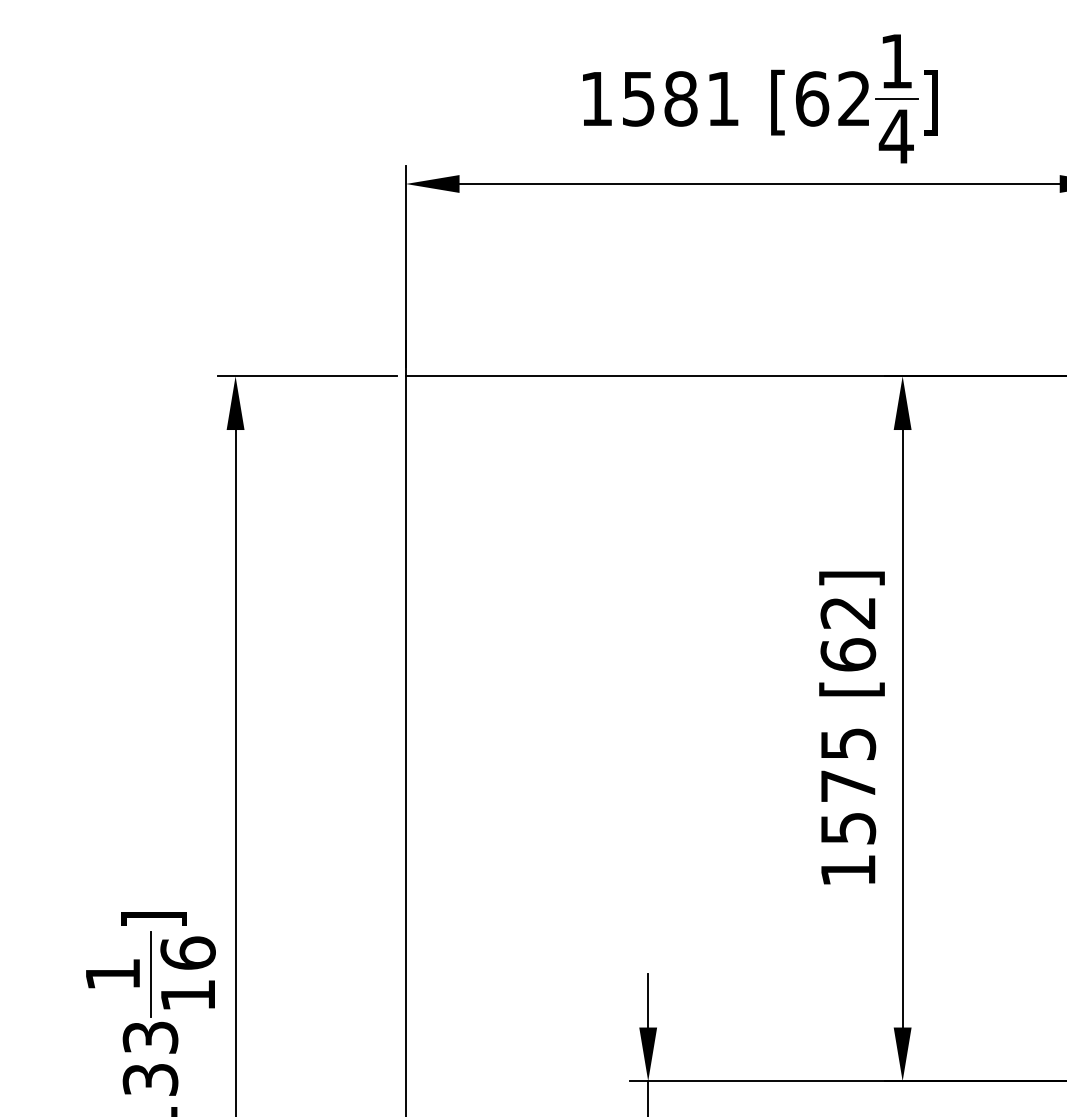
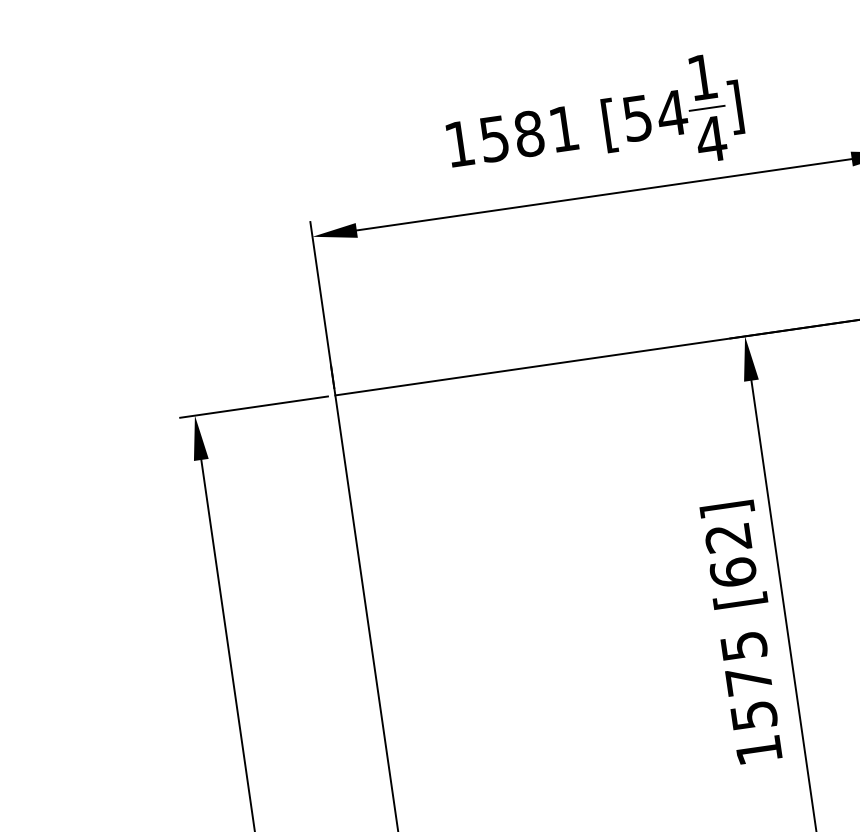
text: (833, 98) -> (655, 115), [62 -> [54

